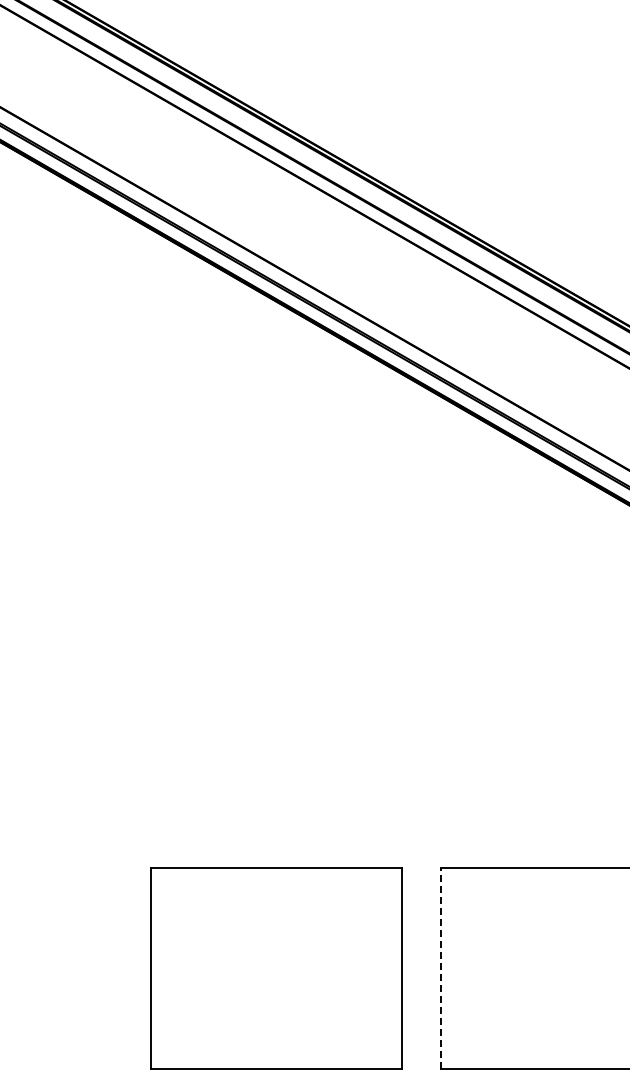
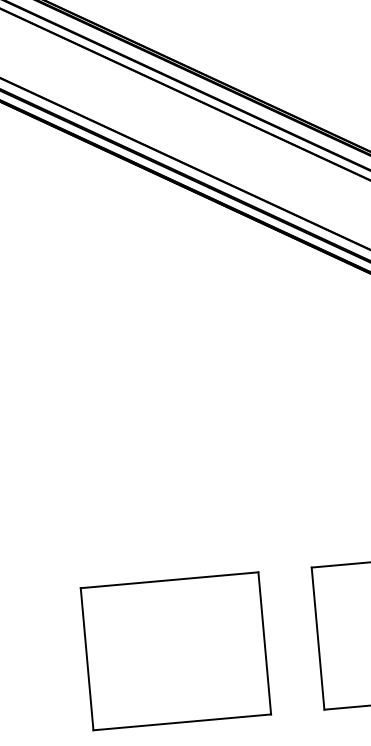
part: (276, 968) -> (175, 651), moved
line: (440, 968) -> (317, 638), dashed -> solid

